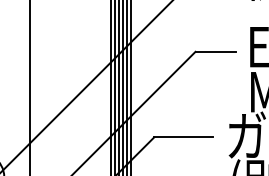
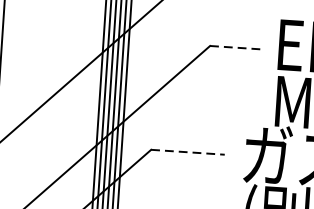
line: (216, 51) -> (236, 47), solid -> dashed
line: (184, 137) -> (189, 152), solid -> dashed

